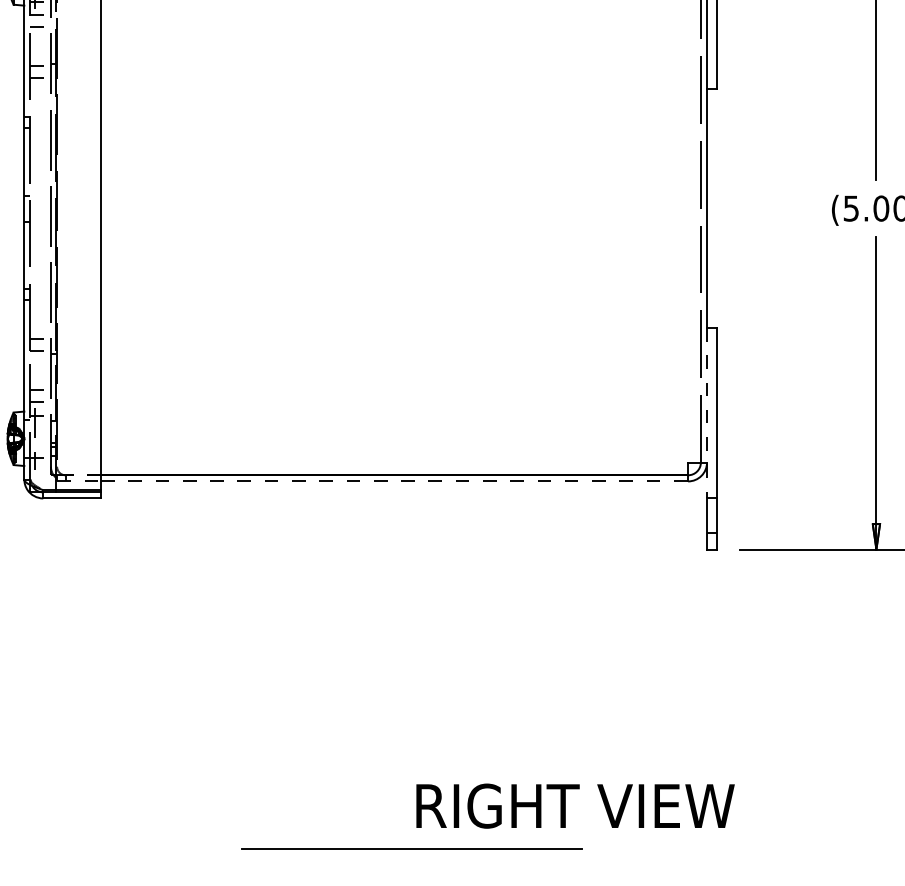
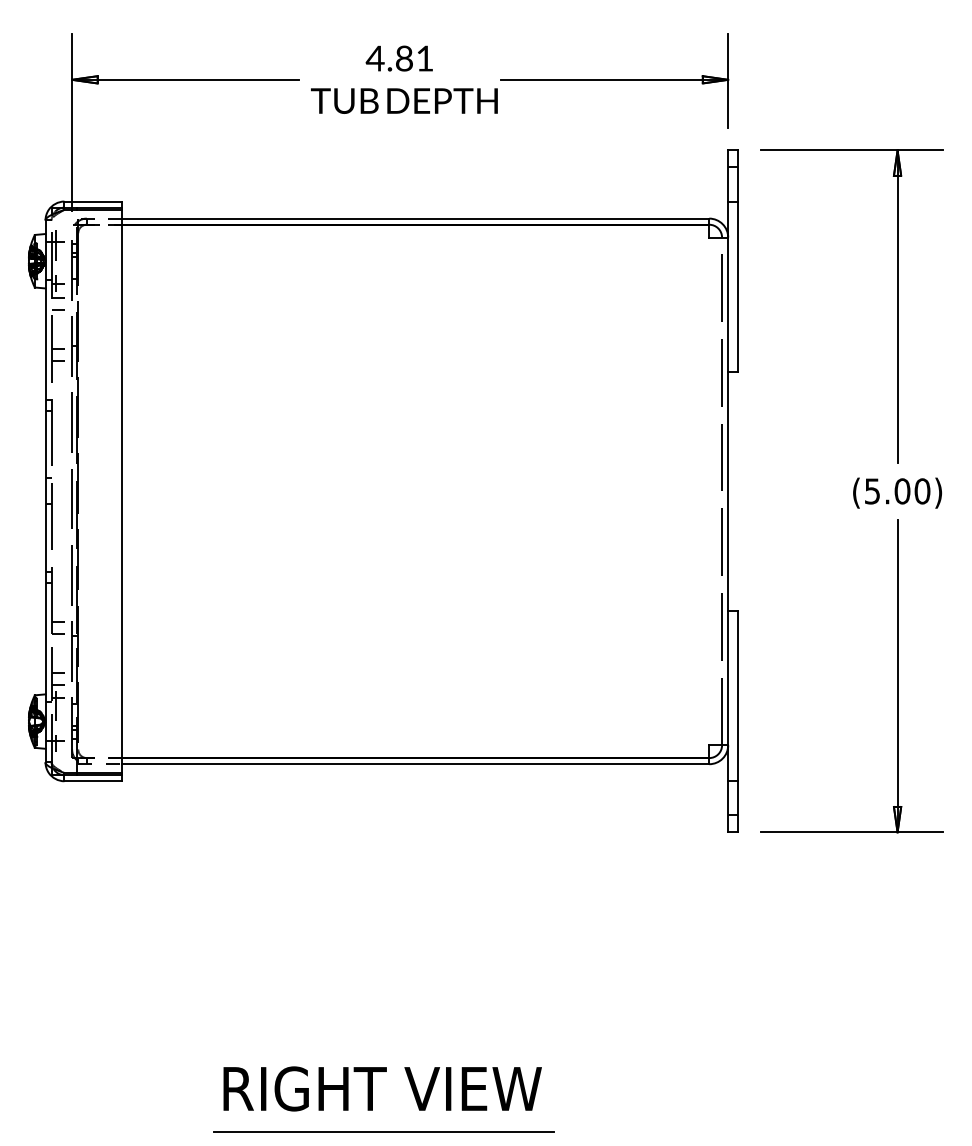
line: (707, 413) -> (728, 696), dashed -> solid
line: (394, 481) -> (415, 764), dashed -> solid
text: (575, 805) -> (382, 1088), moved
line: (411, 848) -> (383, 1131), moved

